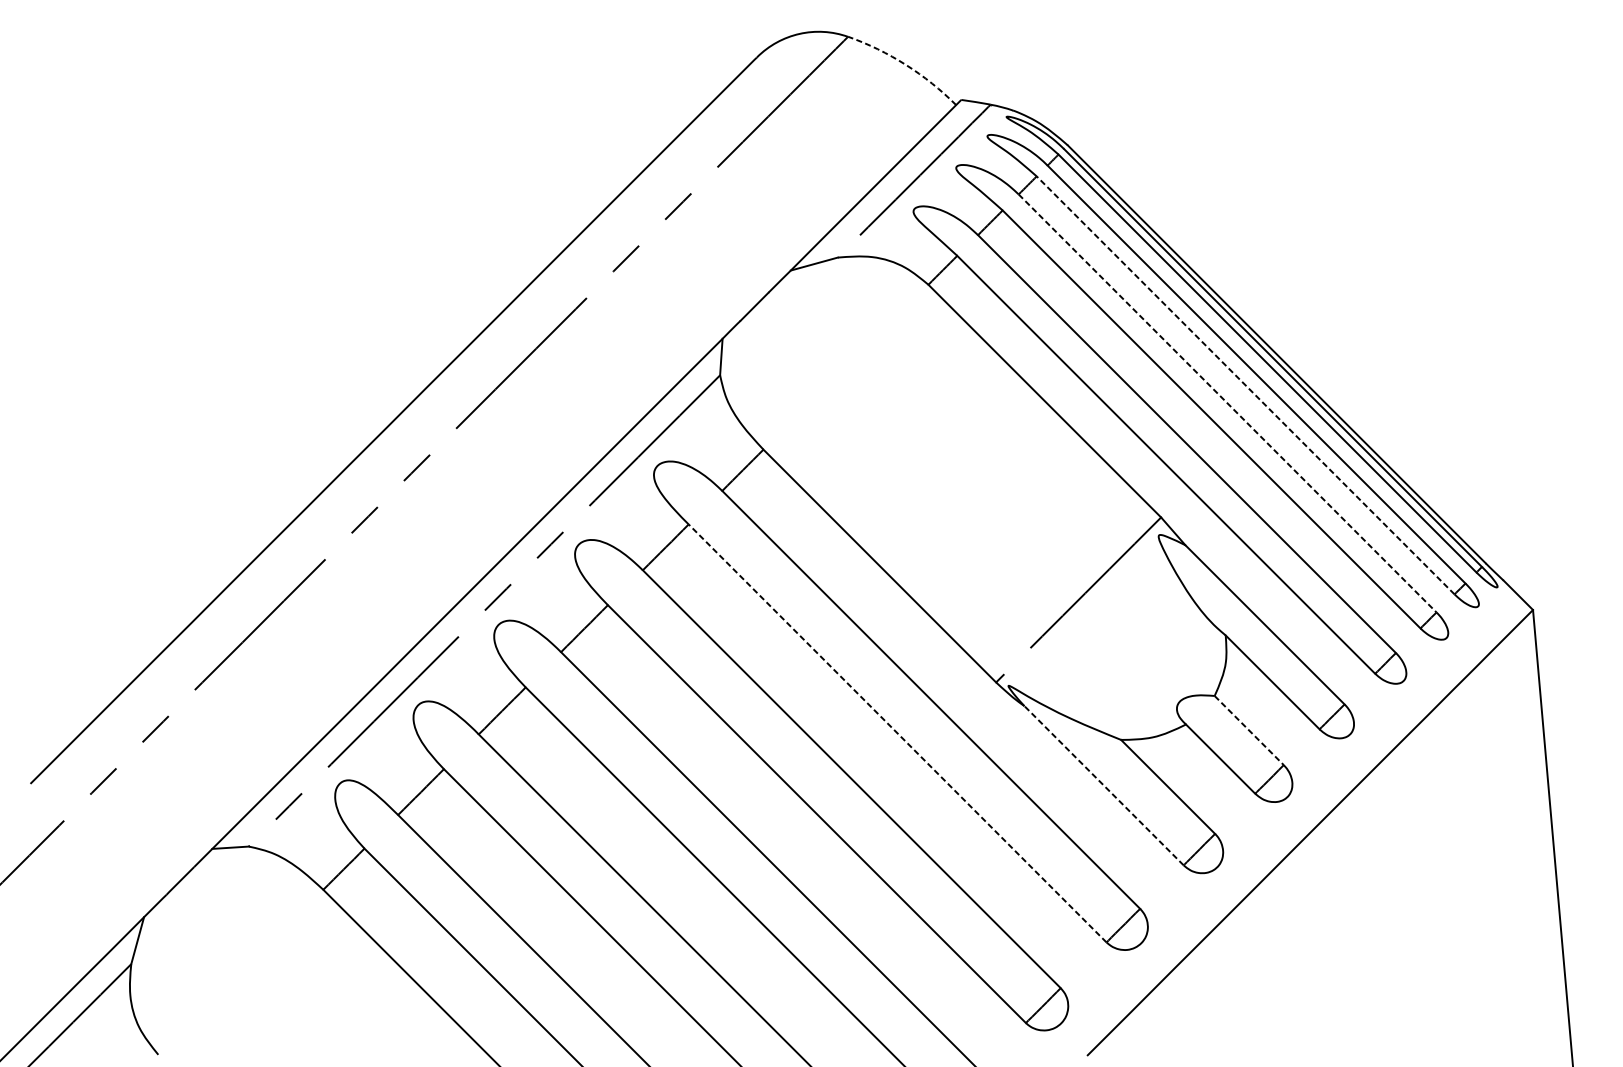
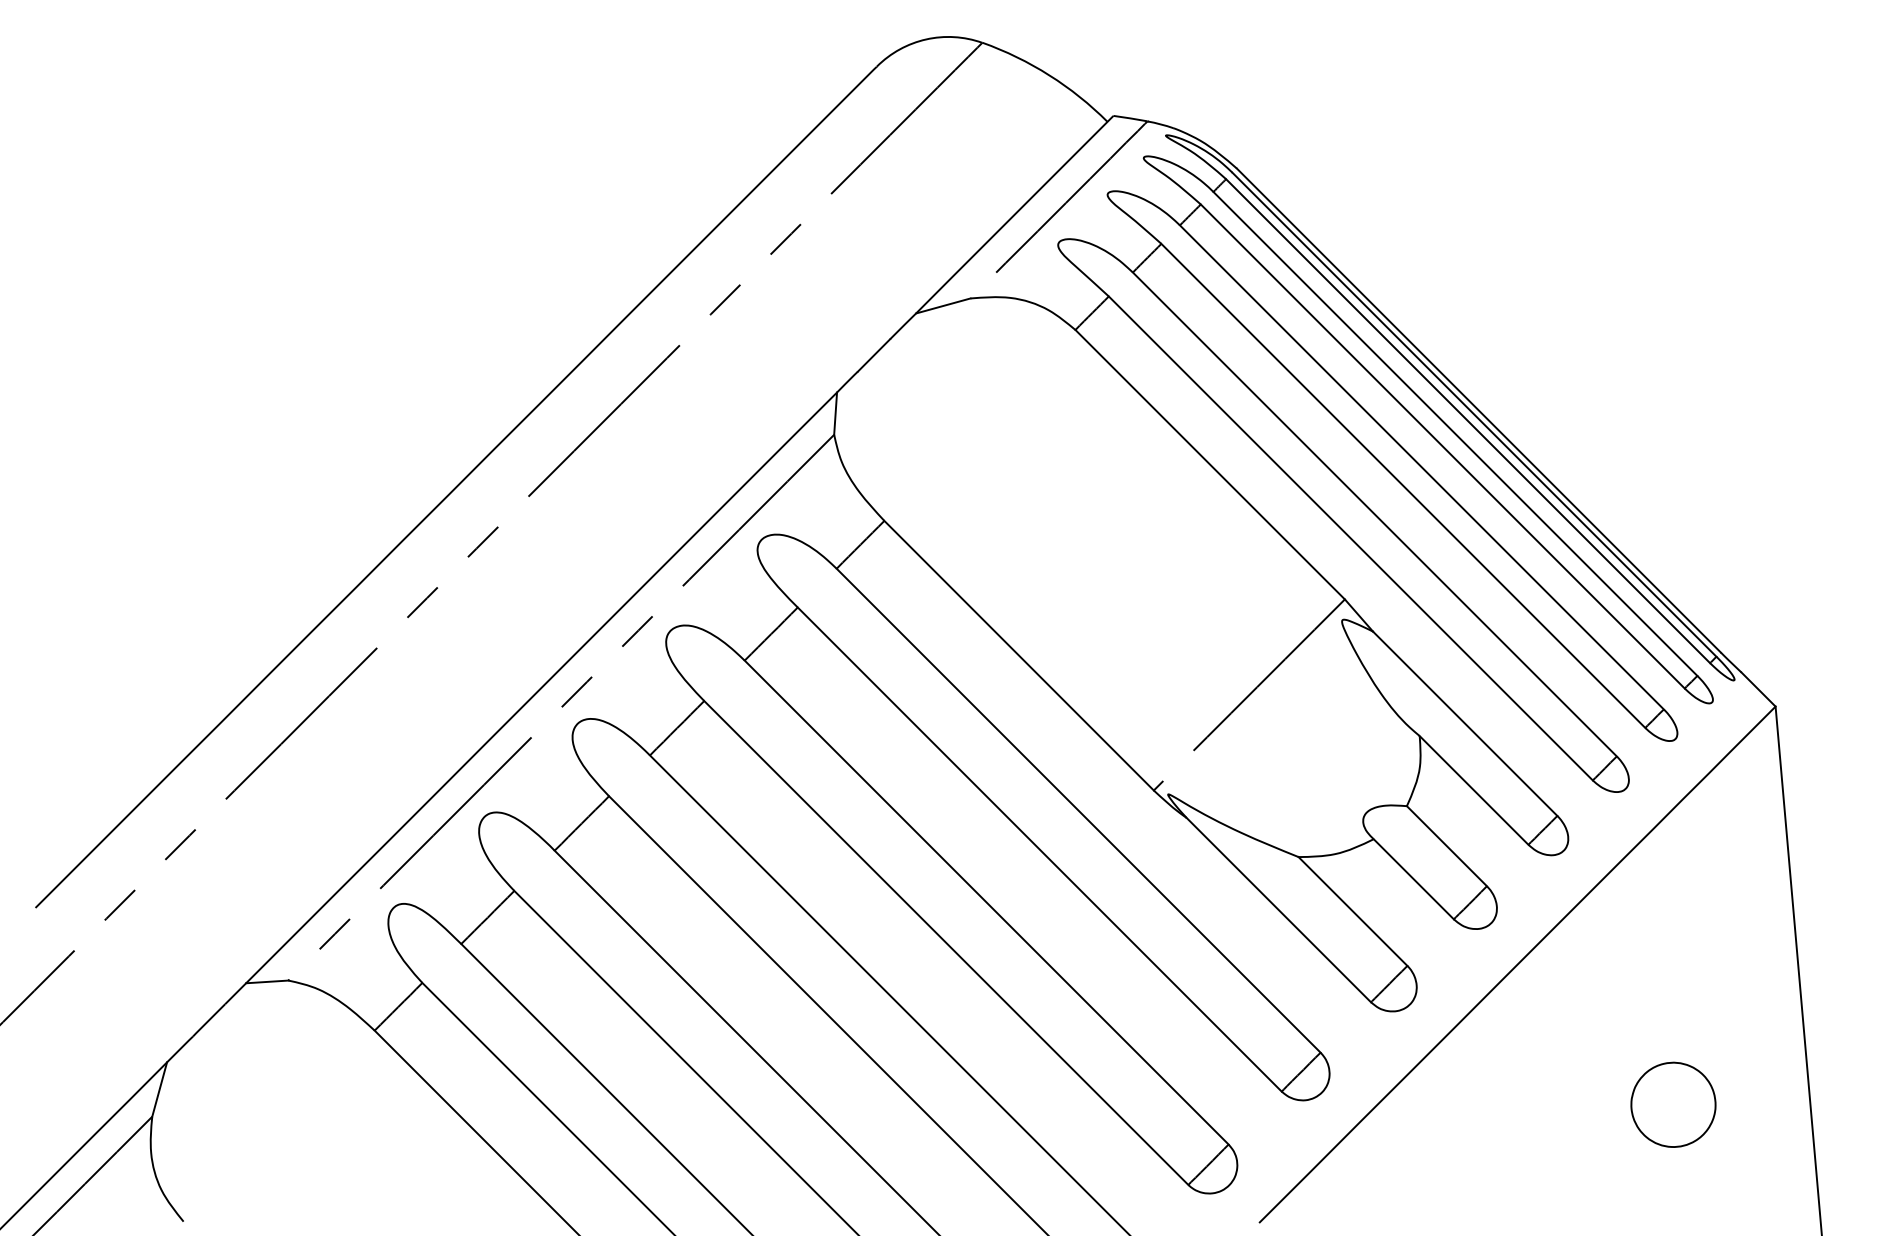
arc: (906, 65) -> (1049, 75), dashed -> solid
line: (1245, 385) -> (1442, 446), dashed -> solid
line: (1228, 403) -> (1422, 467), dashed -> solid
line: (1248, 730) -> (1446, 846), dashed -> solid
line: (897, 733) -> (1039, 849), dashed -> solid
line: (1103, 785) -> (1278, 909), dashed -> solid
part: (1444, 953) -> (1673, 1104), added

